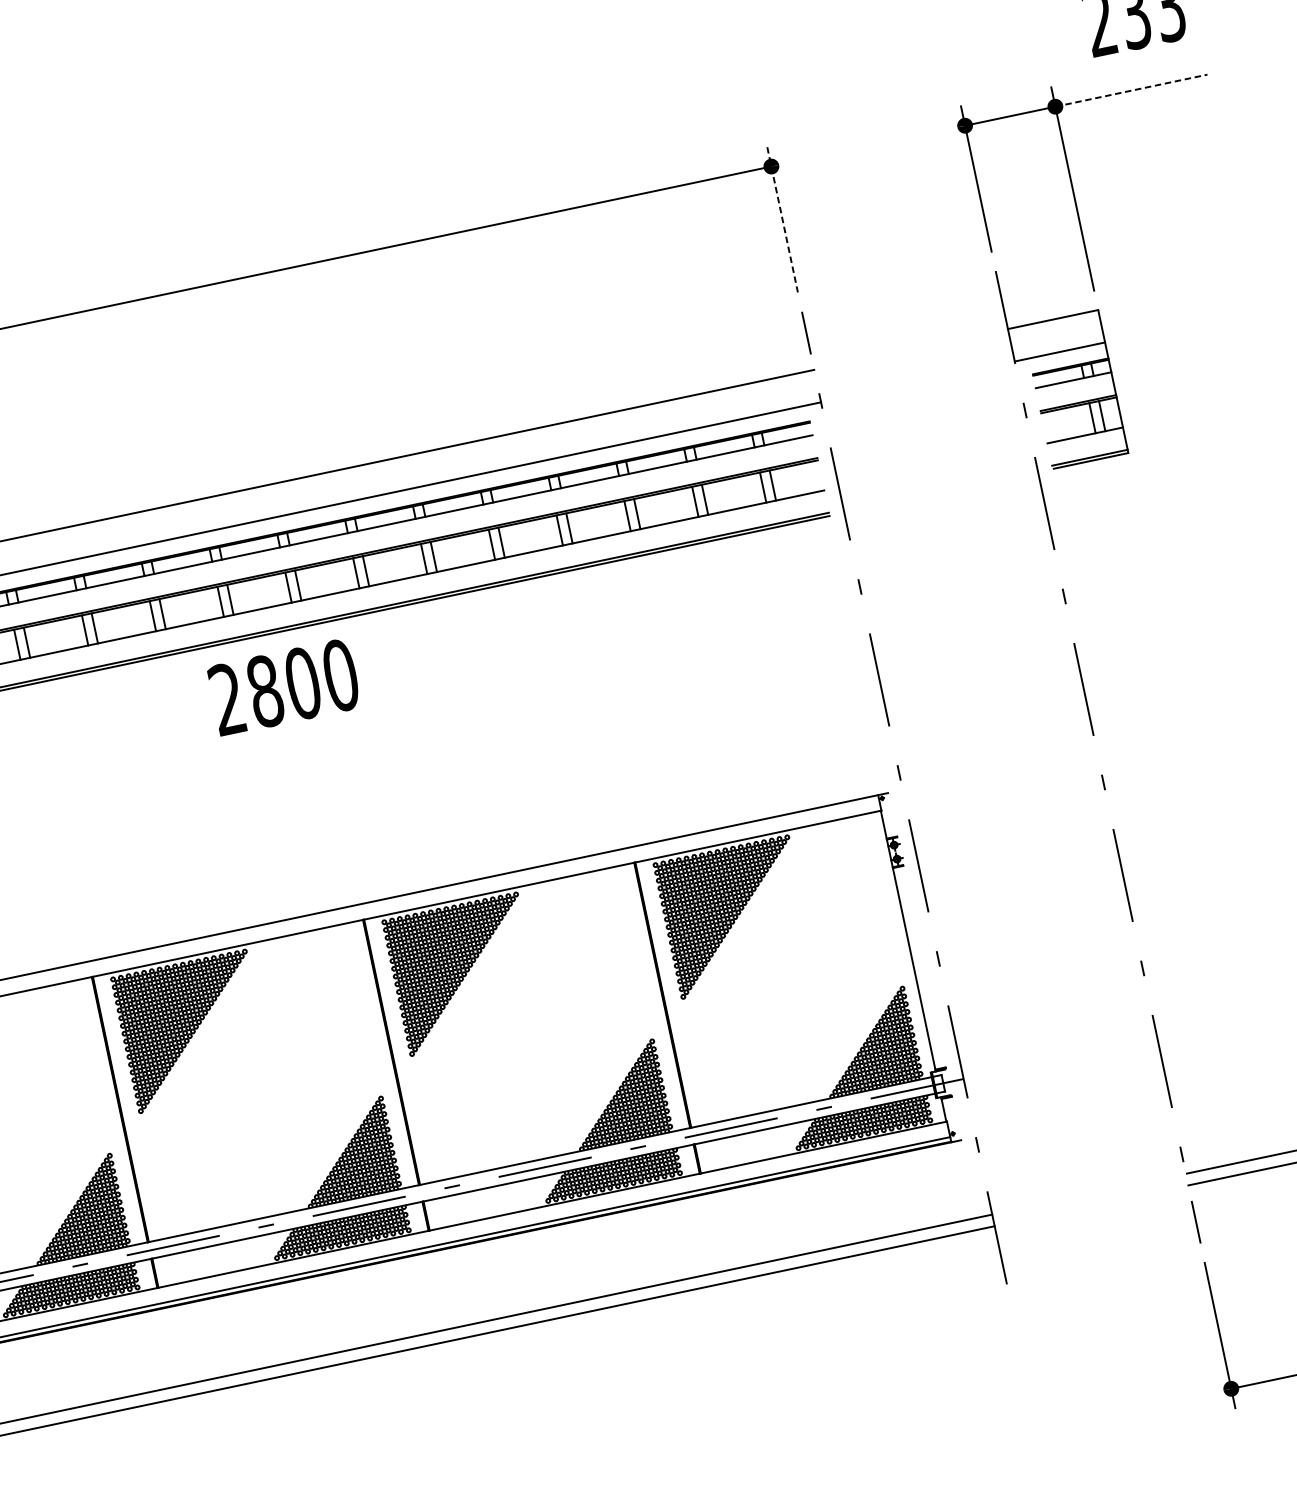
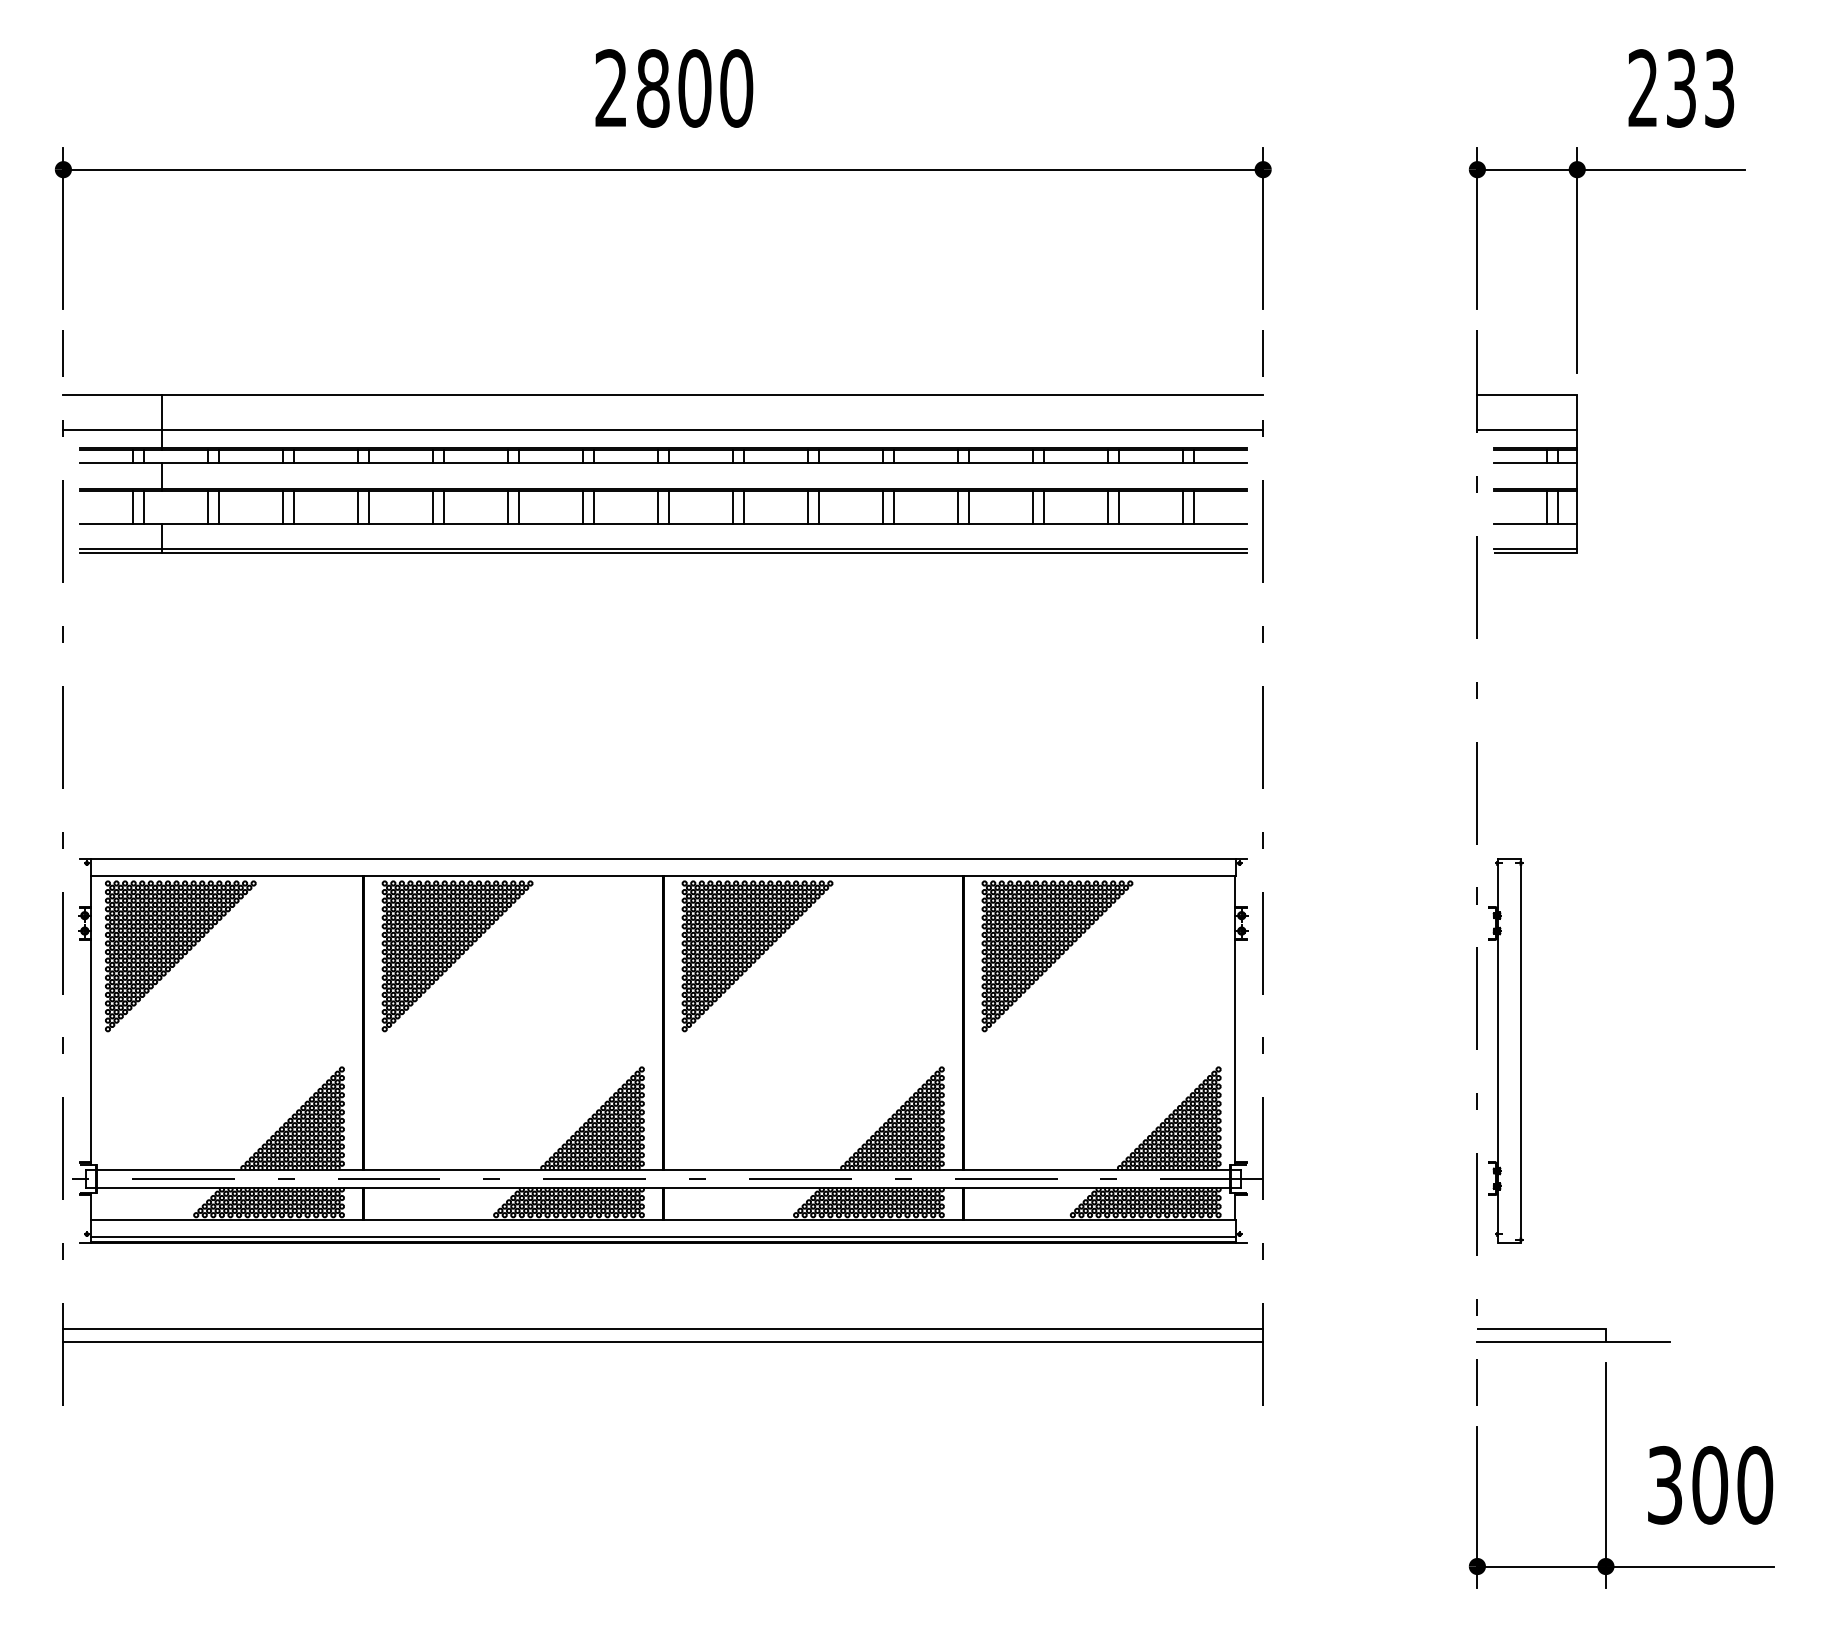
line: (1131, 90) -> (1661, 169), dashed -> solid
line: (783, 220) -> (1263, 229), dashed -> solid
text: (284, 687) -> (674, 88), moved
part: (1158, 916) -> (1505, 1050), added

